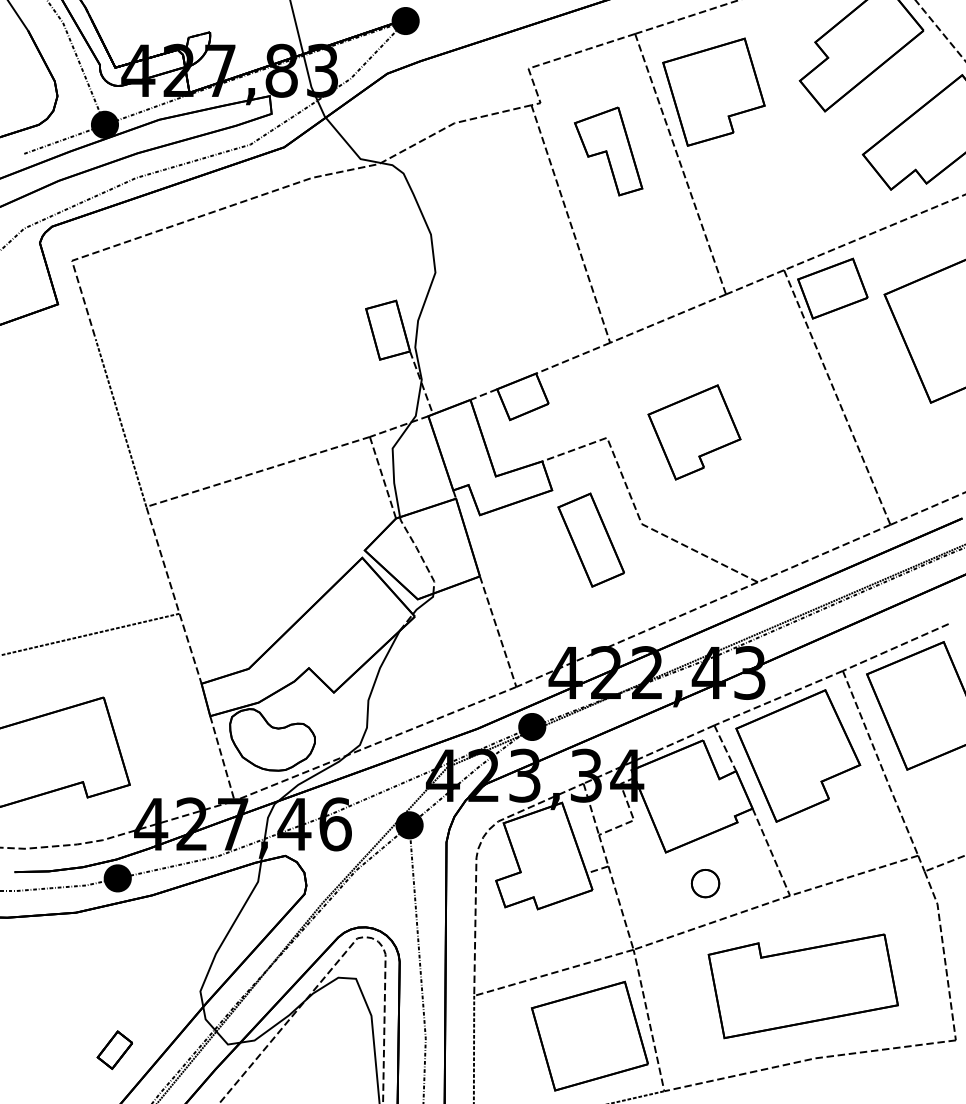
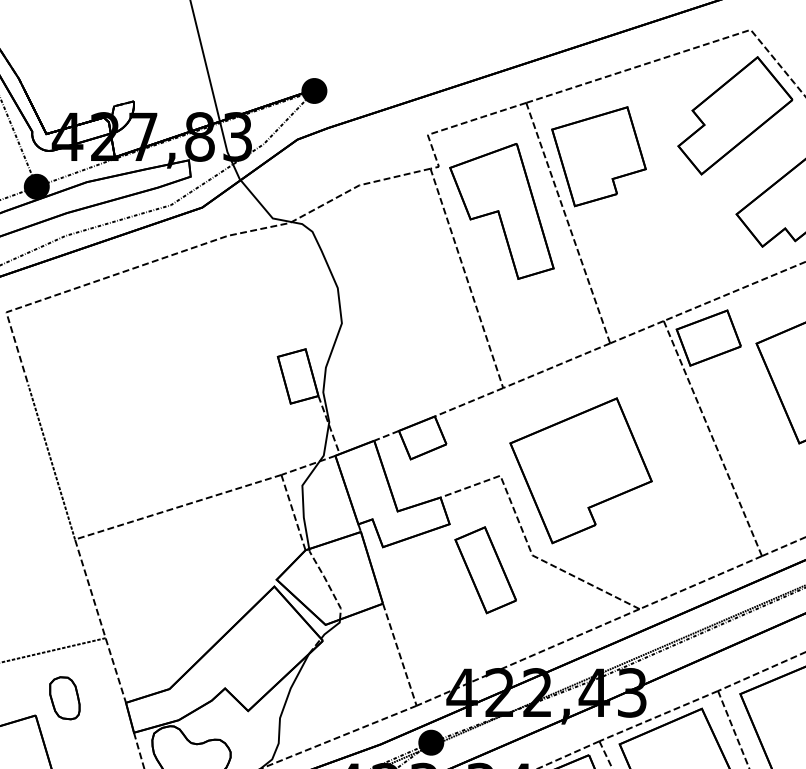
part: (608, 151) -> (501, 211), size x1.67
part: (694, 432) -> (581, 470), size x1.67
part: (135, 678) -> (64, 697), added

